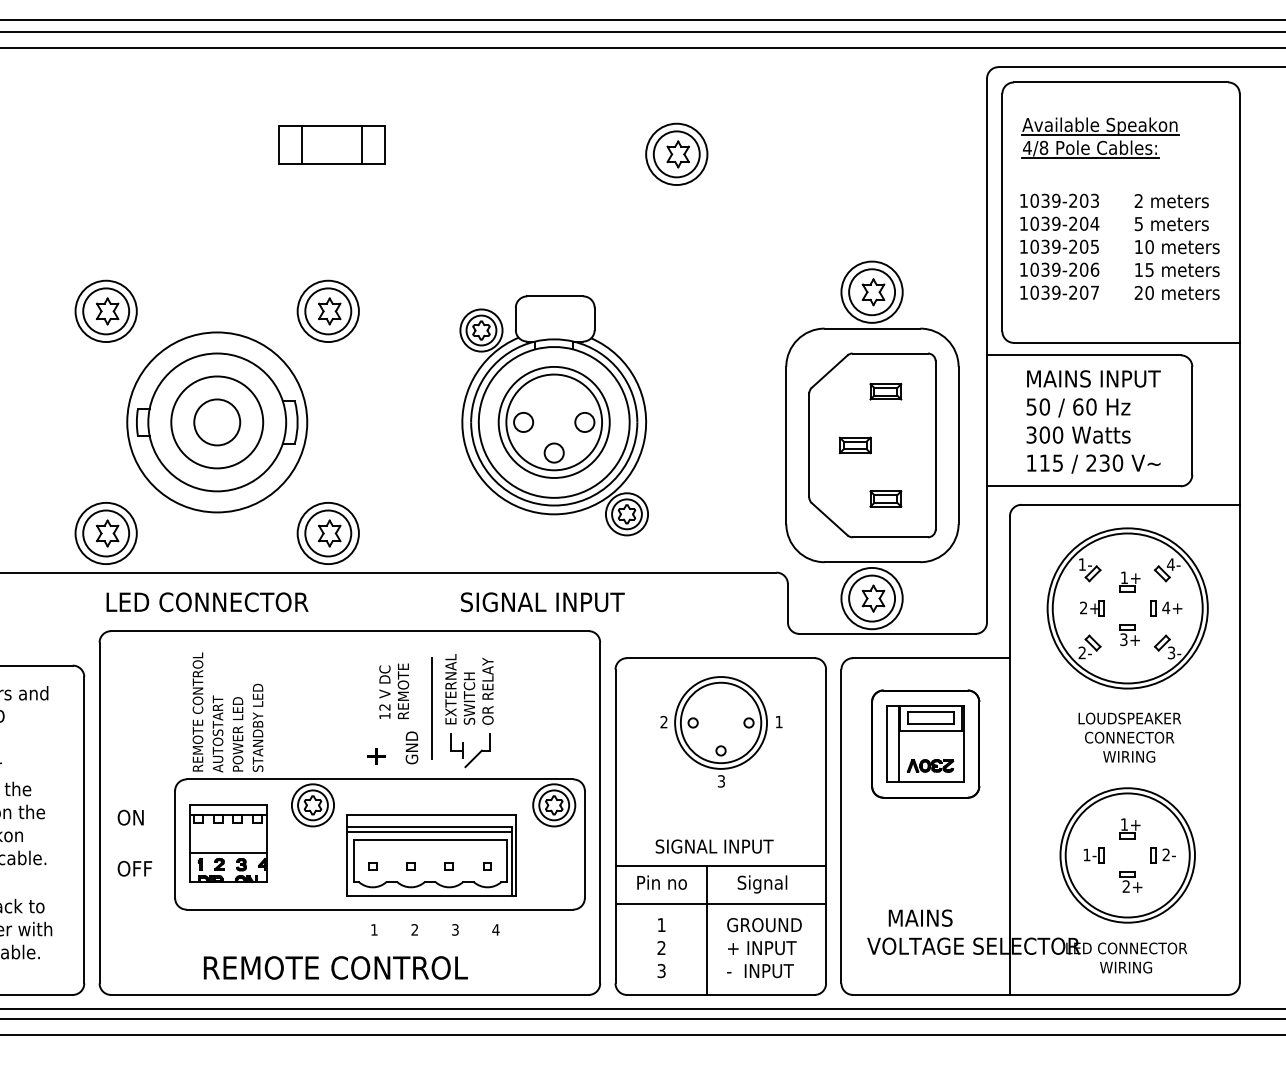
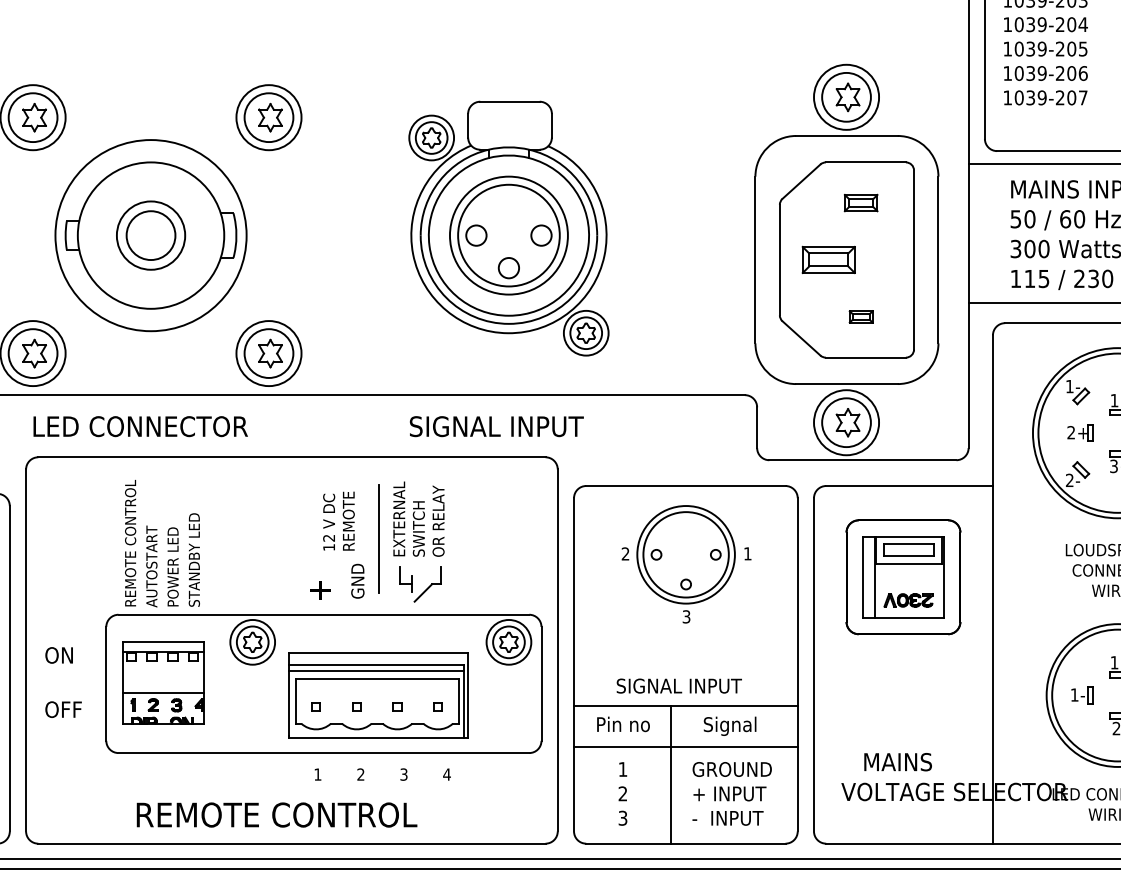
circle: (217, 422) -> (151, 235), size x0.7
part: (854, 445) -> (827, 260), size x1.6
part: (885, 498) -> (860, 316), size x0.7

